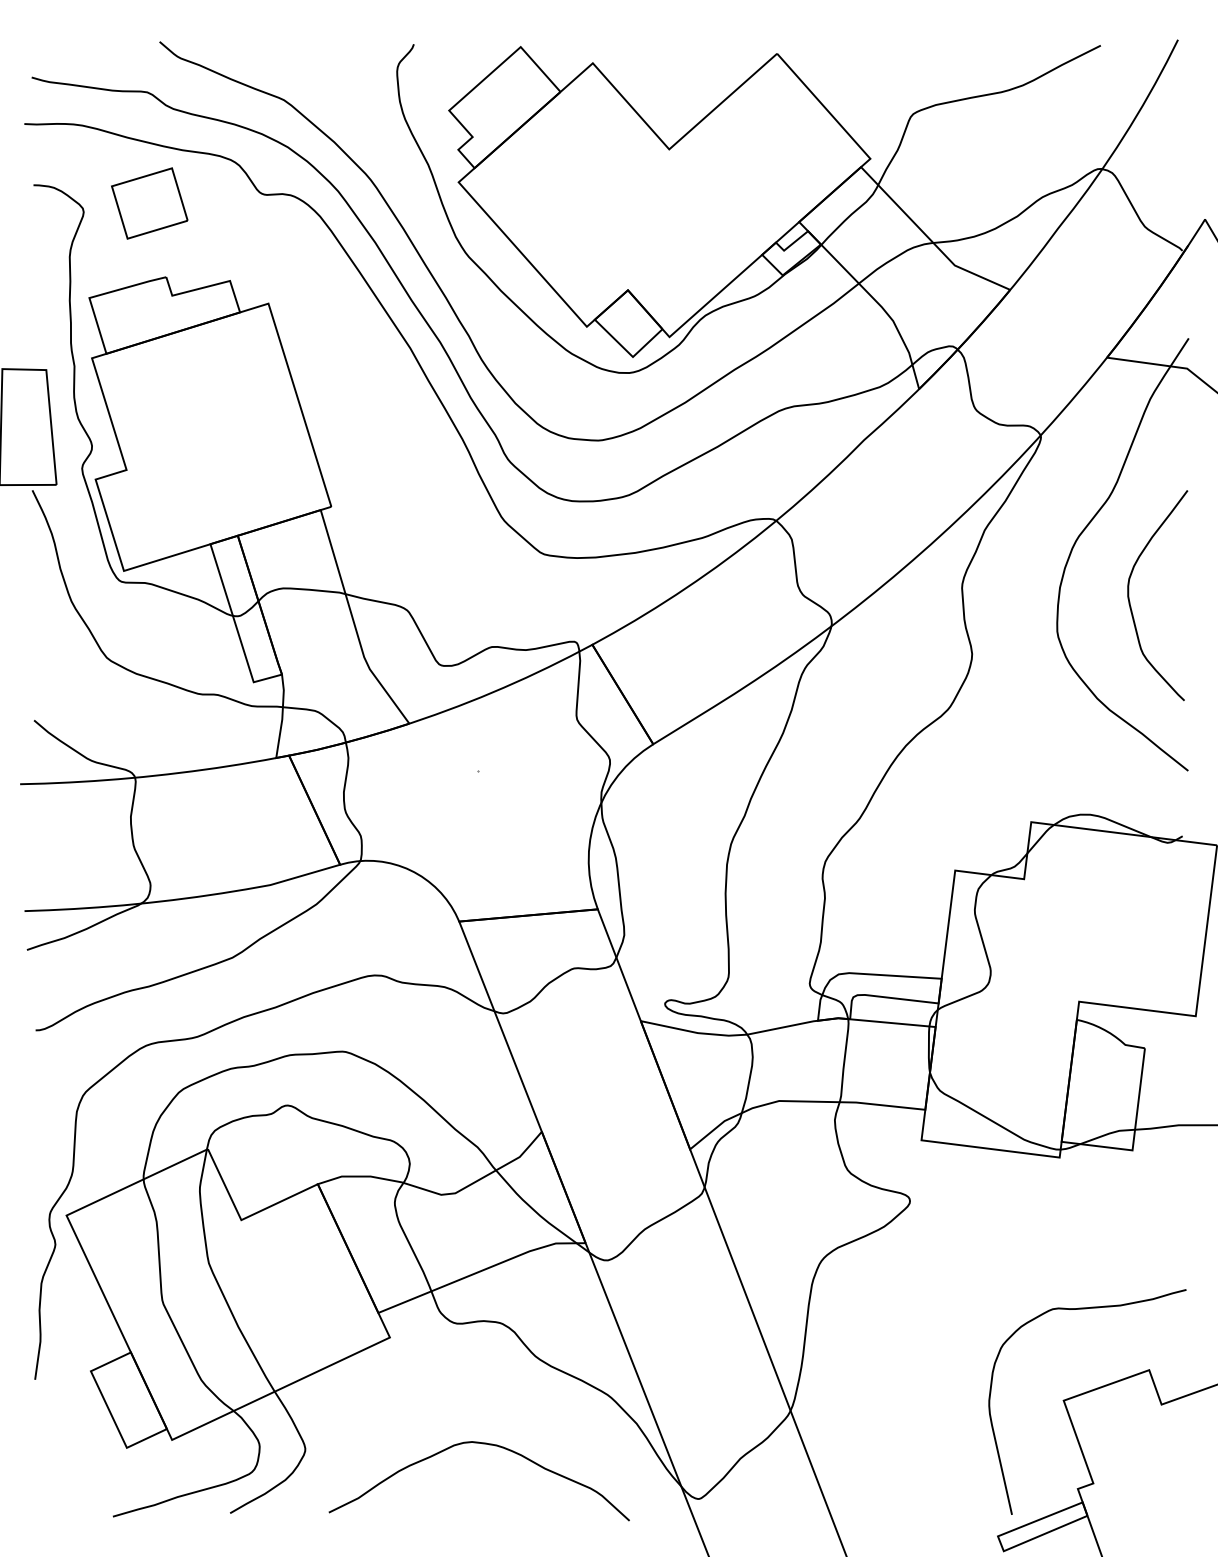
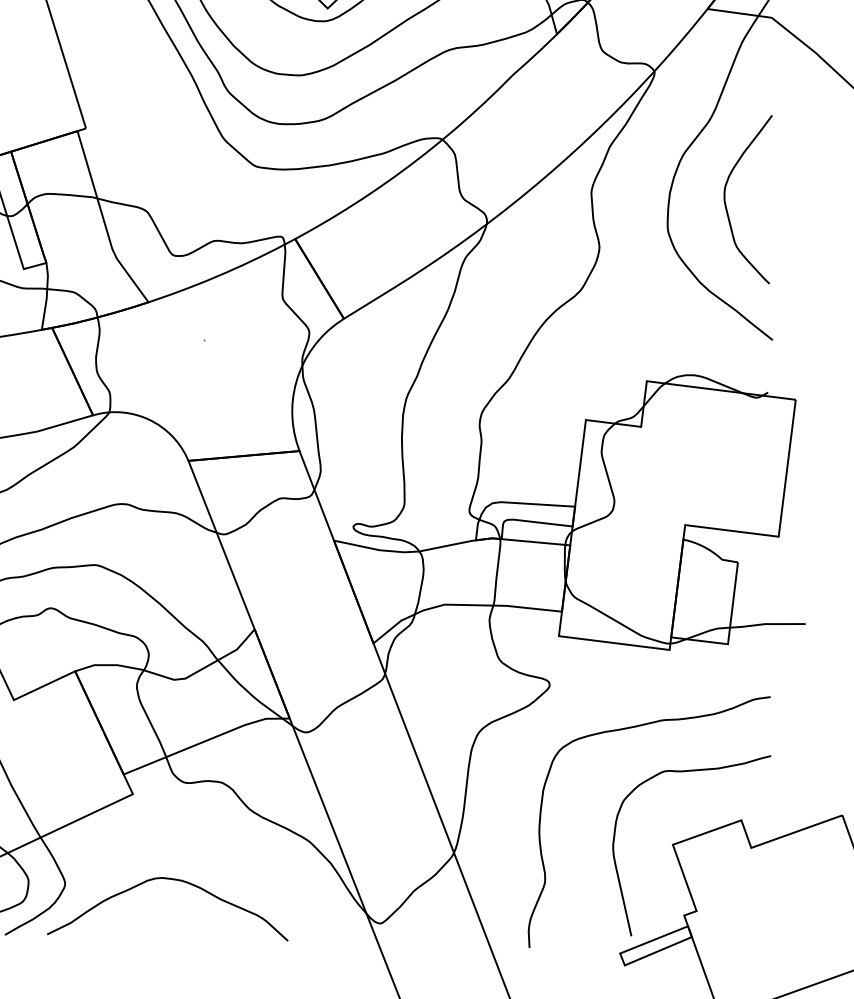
curve: (1011, 1255) -> (631, 728), added
curve: (482, 1444) -> (170, 879), moved

